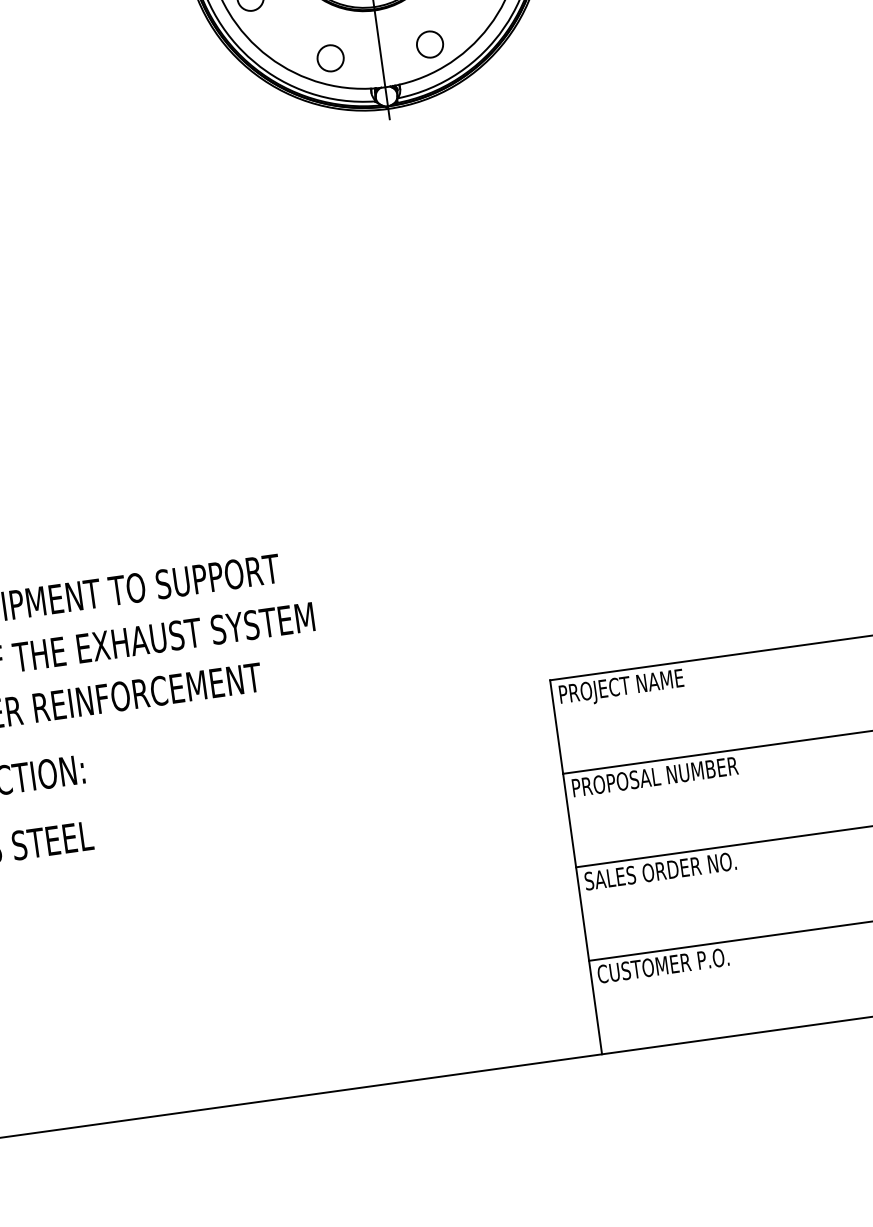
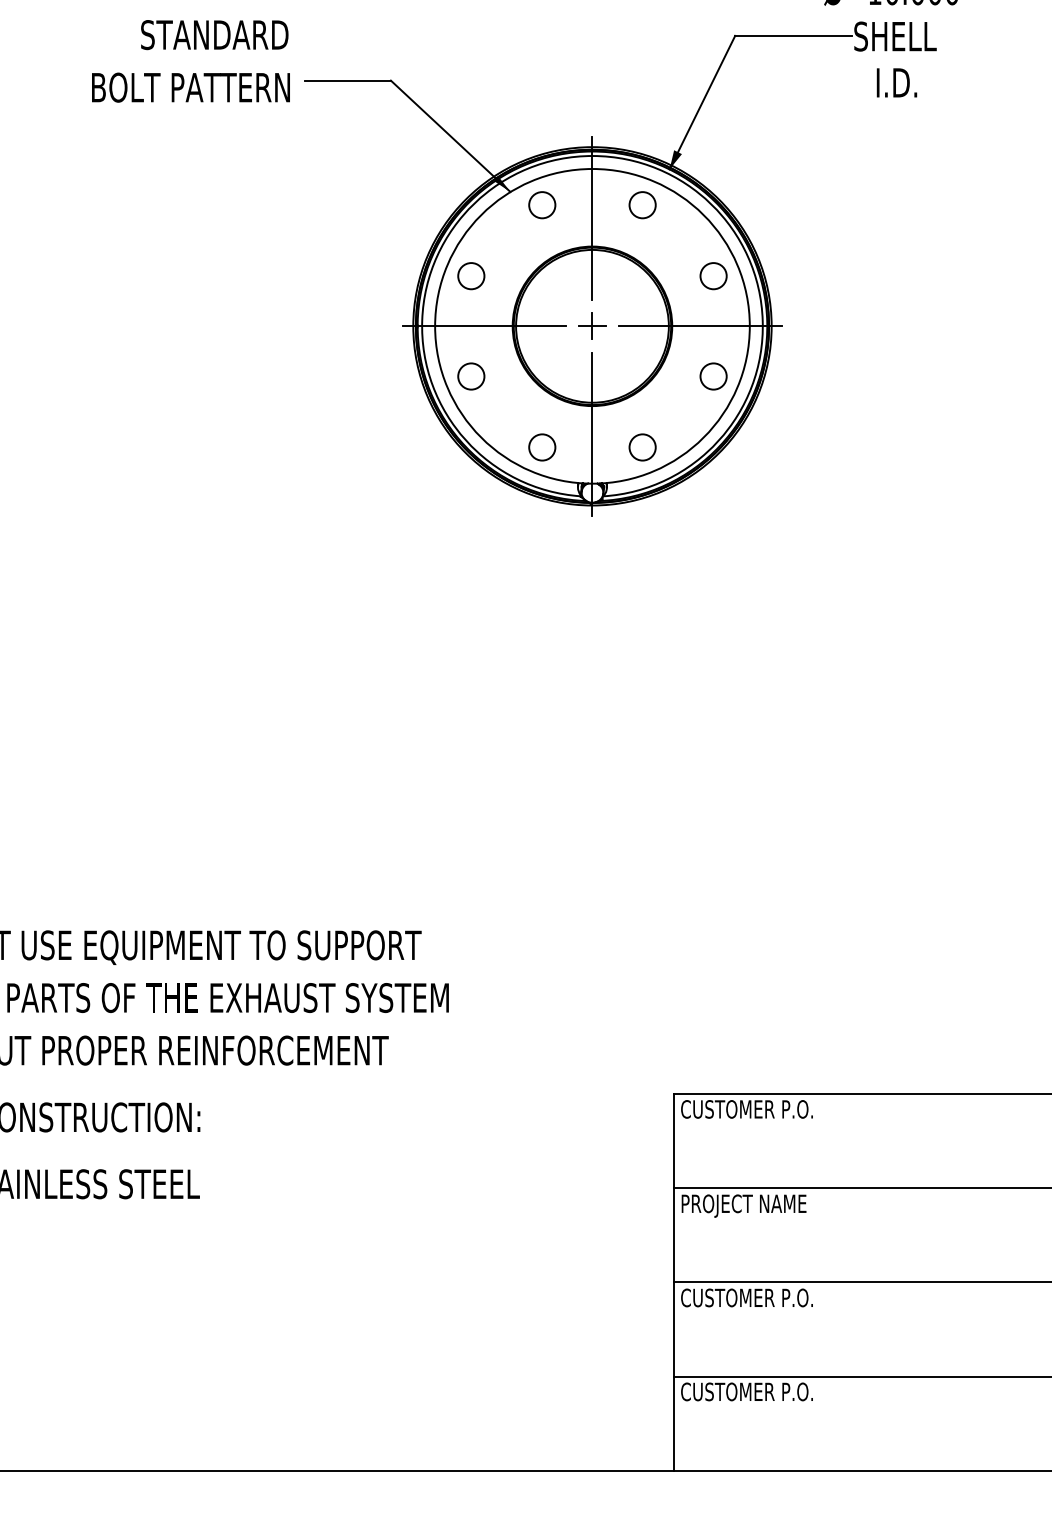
text: (624, 687) -> (746, 1111), PROJECT NAME -> CUSTOMER P.O.
text: (671, 776) -> (781, 1205), PROPOSAL NUMBER -> PROJECT NAME
text: (660, 870) -> (757, 1297), SALES ORDER NO. -> CUSTOMER P.O.

